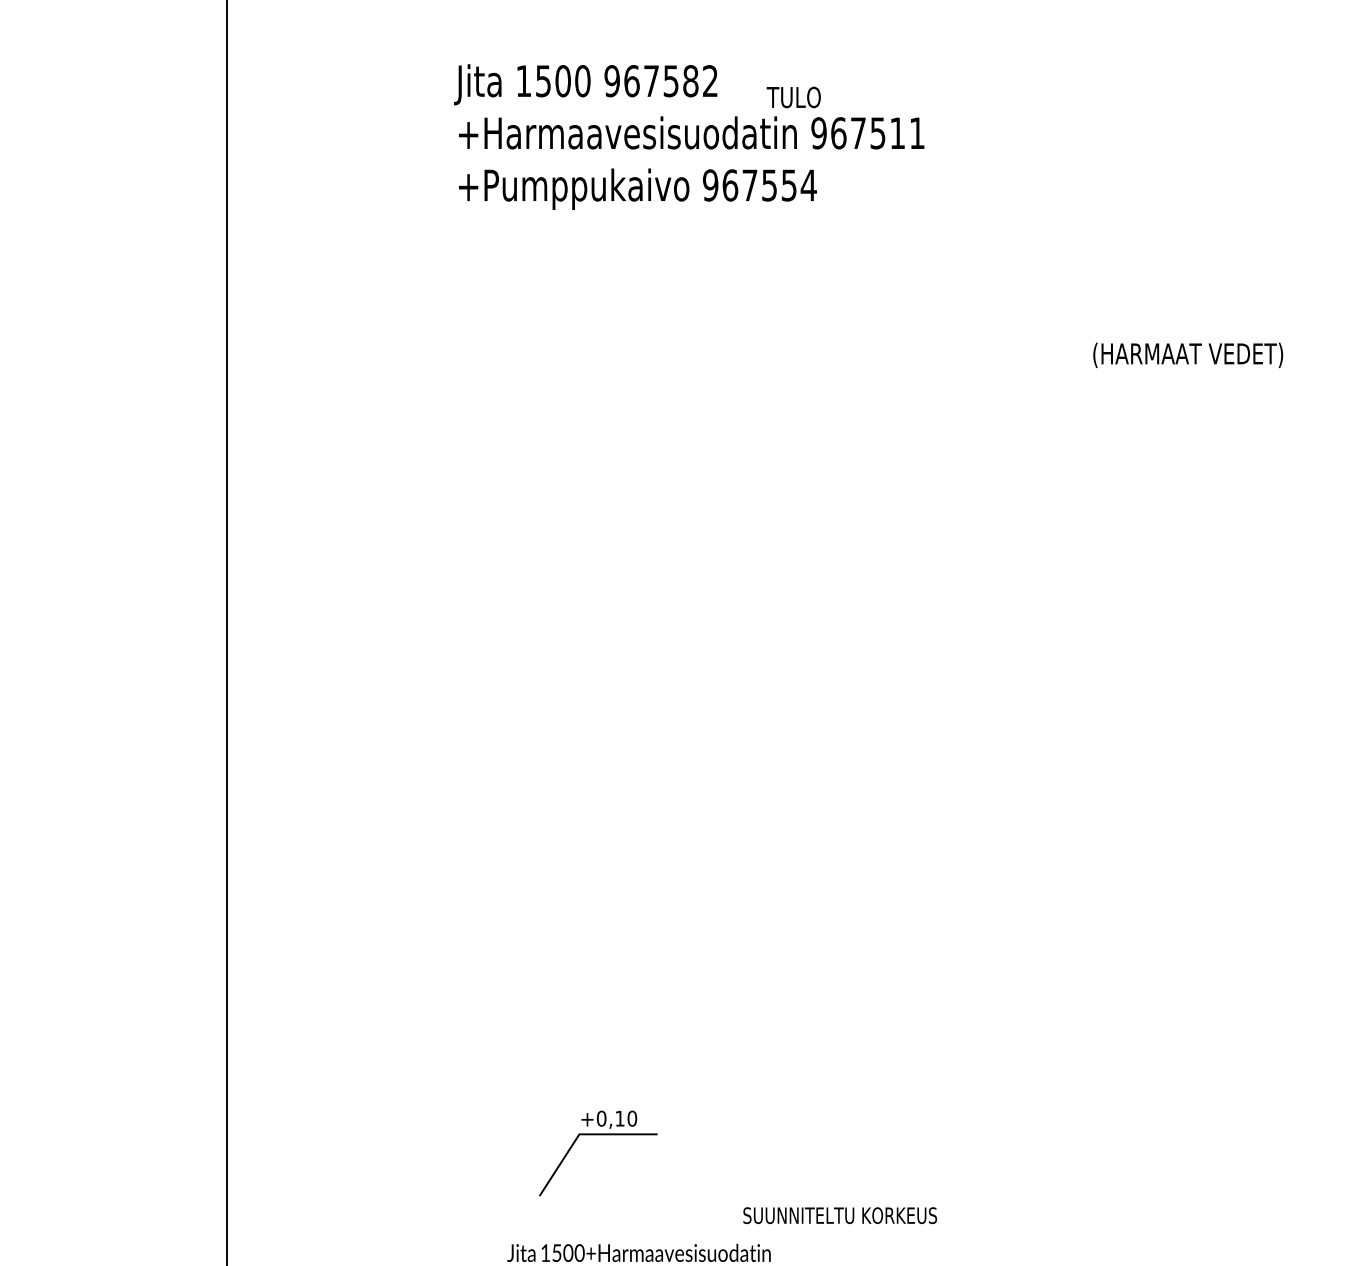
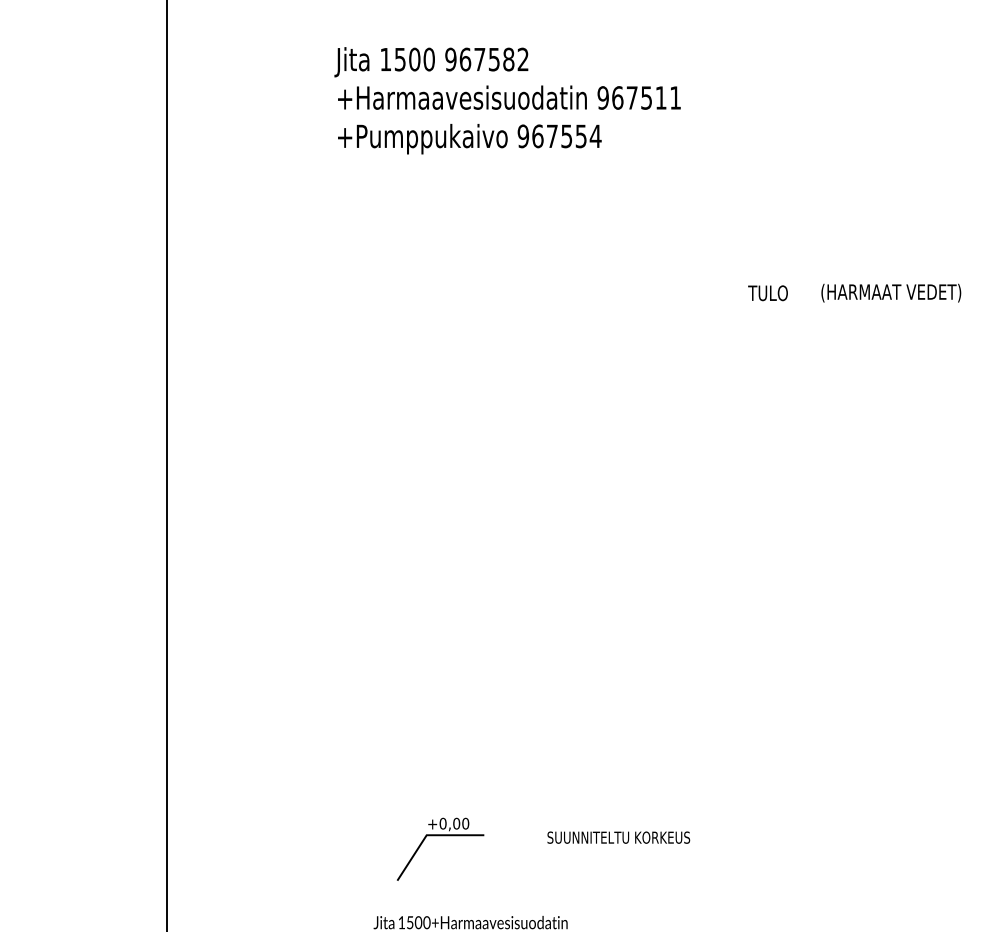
text: (793, 97) -> (767, 293), moved
text: (1188, 354) -> (891, 292), moved
text: (619, 1118) -> (456, 823), +0,10 -> +0,00
text: (840, 1215) -> (619, 837), moved

